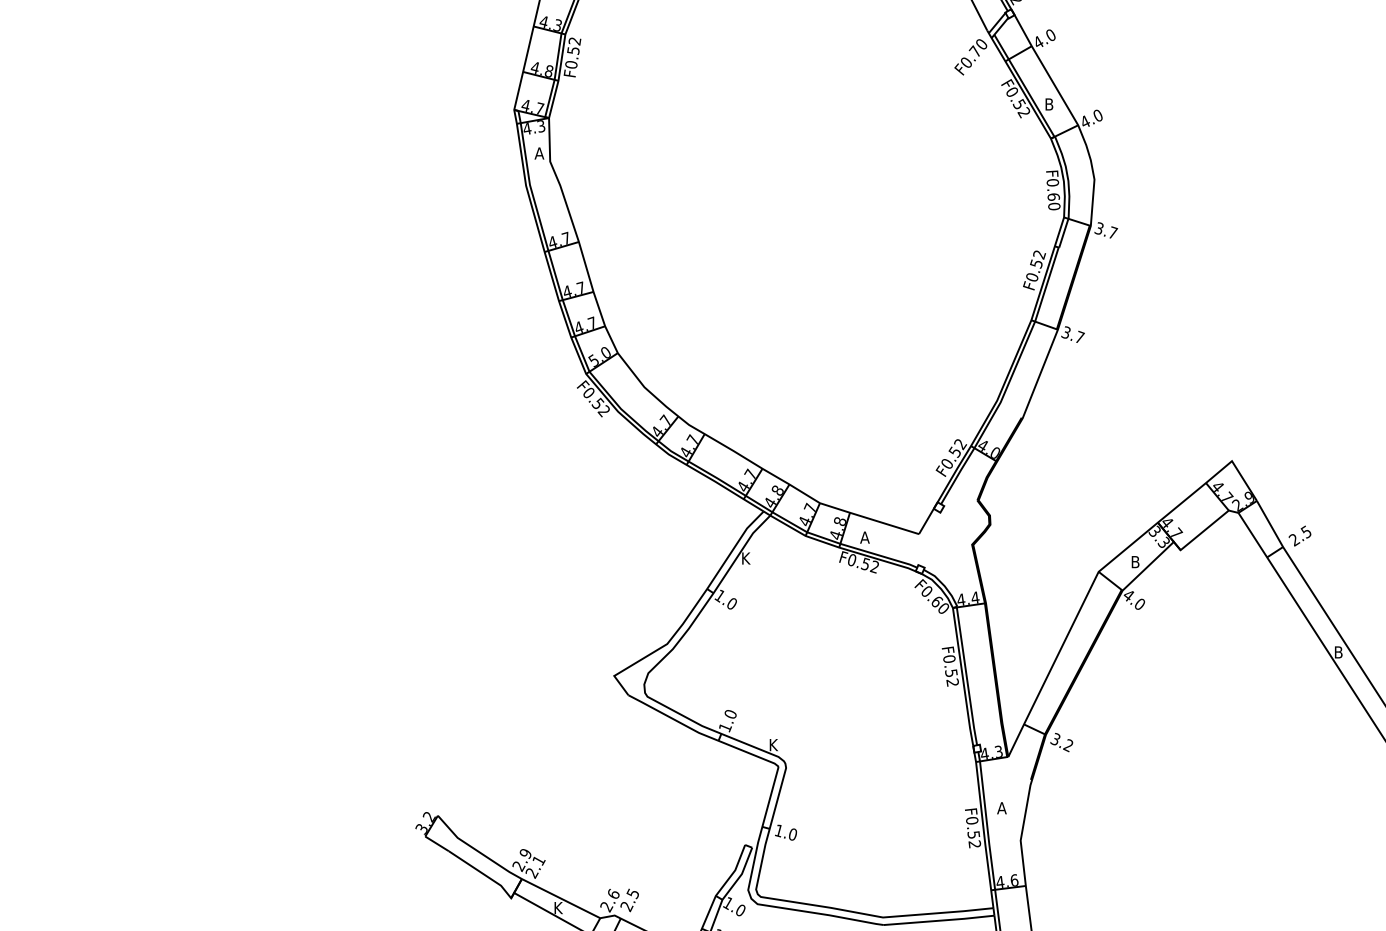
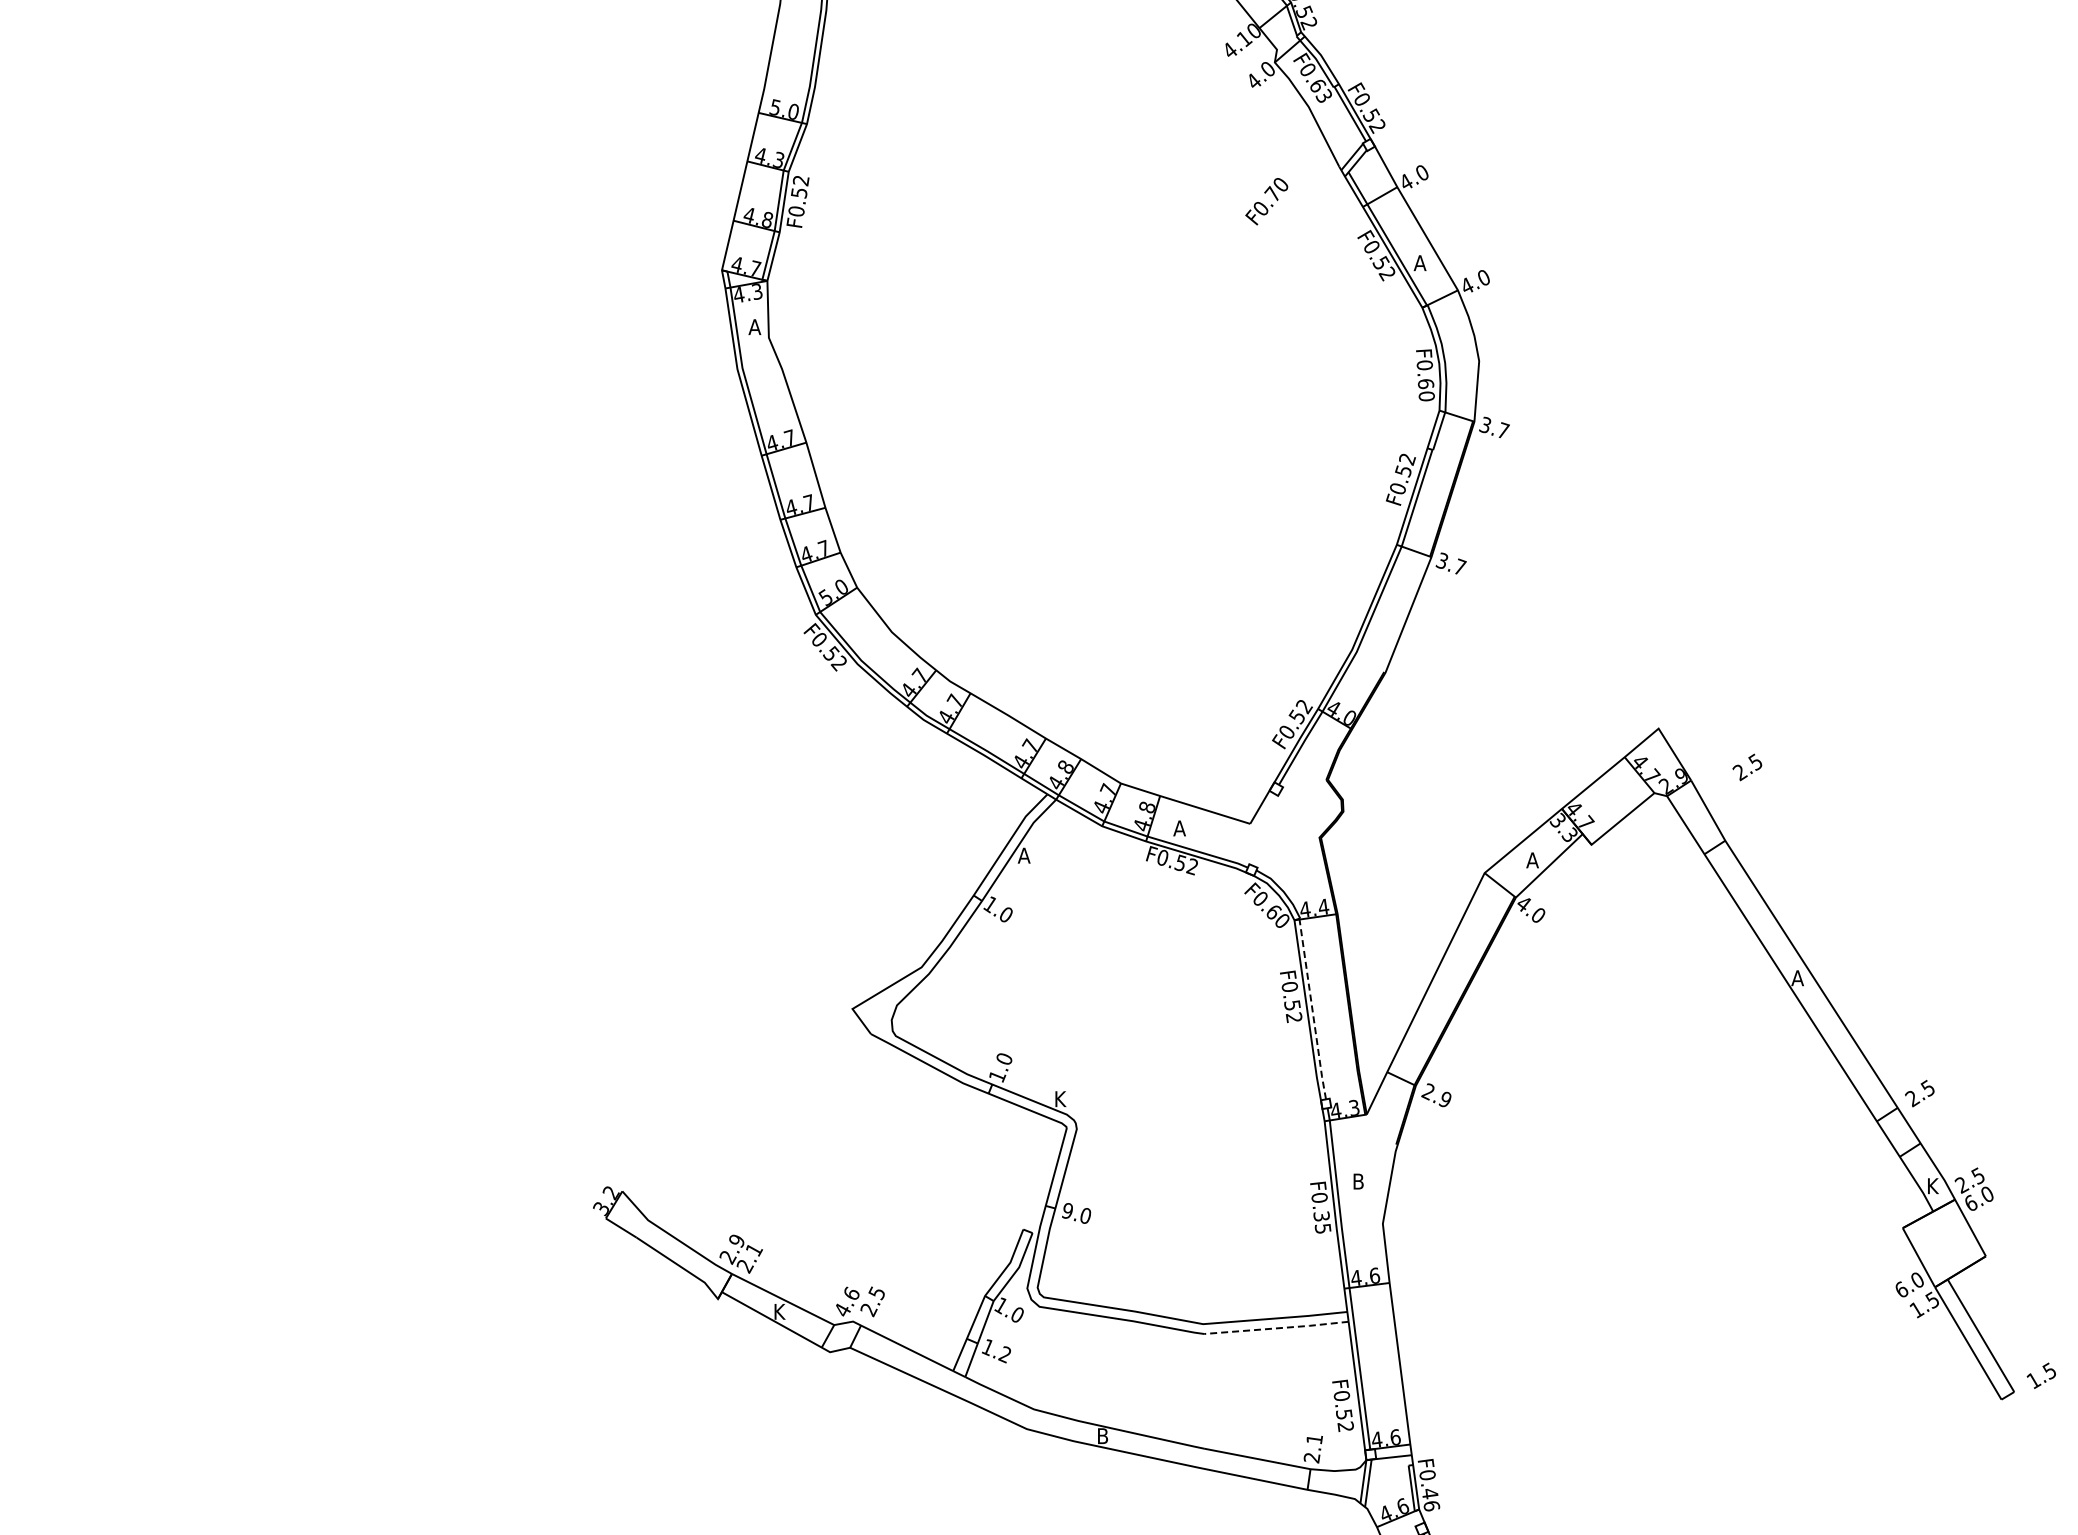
text: (970, 57) -> (1266, 201), moved
text: (1048, 104) -> (1419, 263), B -> A
text: (1300, 536) -> (1747, 767), moved
text: (745, 558) -> (1023, 855), K -> A
text: (1135, 562) -> (1532, 860), B -> A
text: (1338, 652) -> (1797, 978), B -> A
line: (966, 676) -> (1312, 1009), solid -> dashed
text: (1061, 742) -> (1436, 1095), 3.2 -> 2.9
text: (1002, 808) -> (1358, 1181), A -> B
text: (779, 831) -> (1067, 1211), 1.0 -> 9.0
text: (974, 839) -> (1322, 1222), F0.52 -> F0.35
text: (606, 907) -> (842, 1310), 2.6 -> 4.6
line: (939, 920) -> (1276, 1328), solid -> dashed

